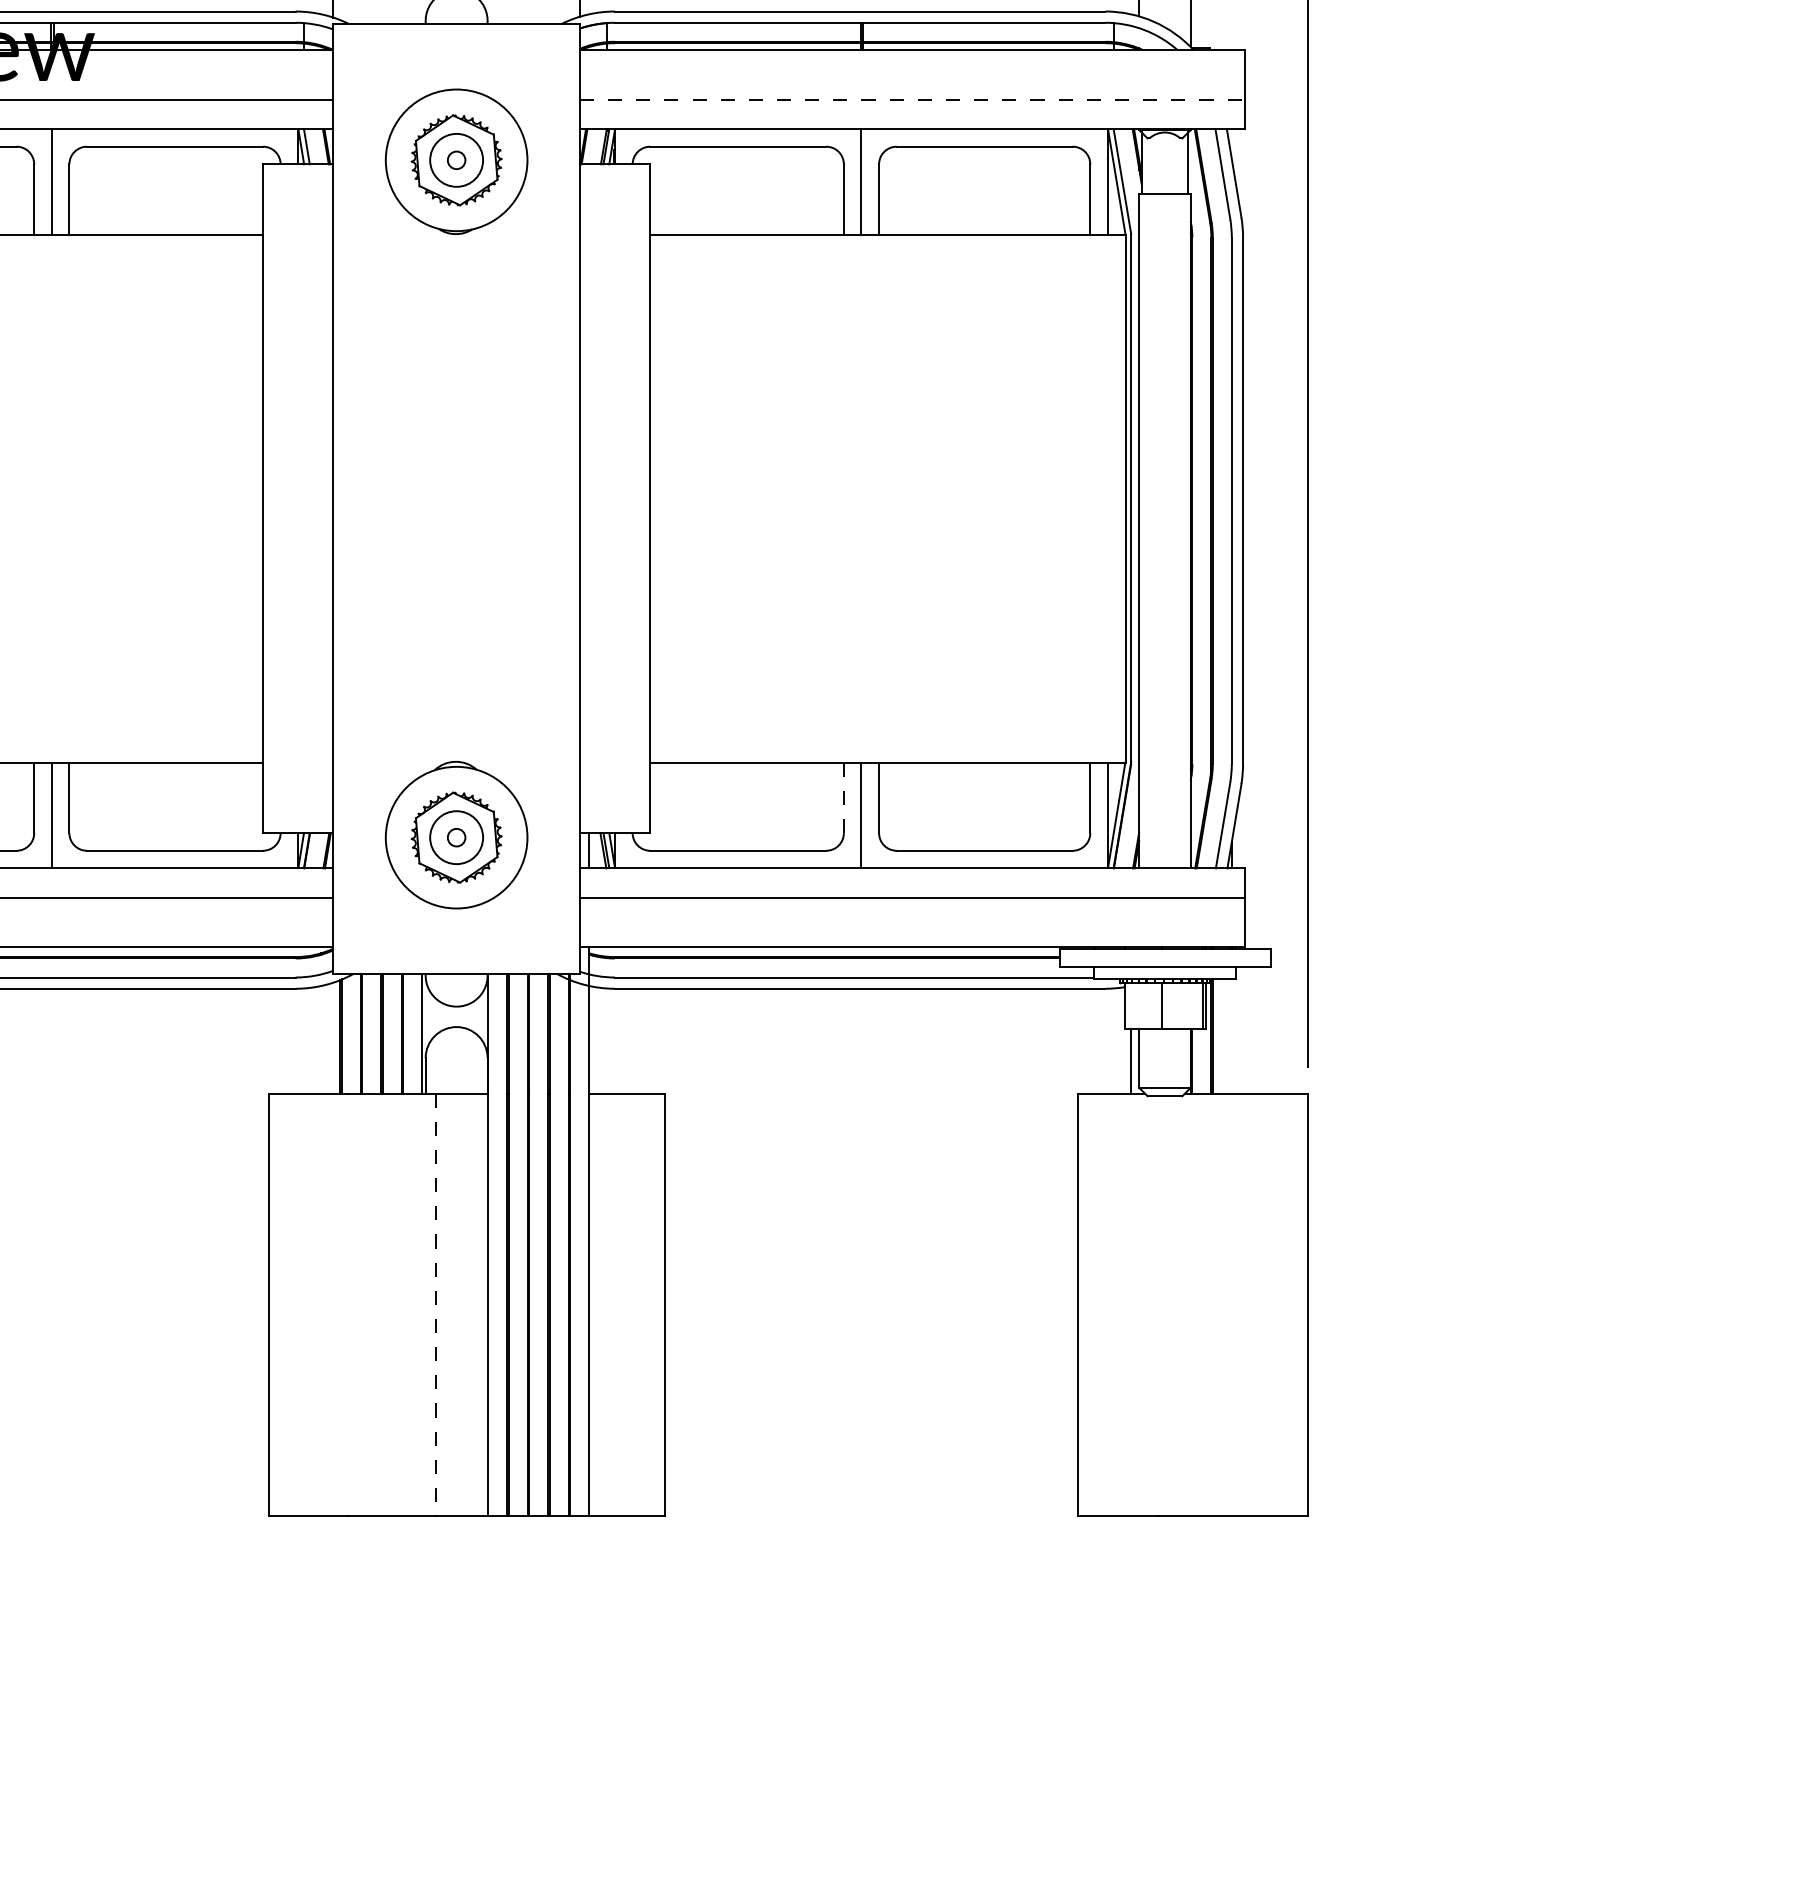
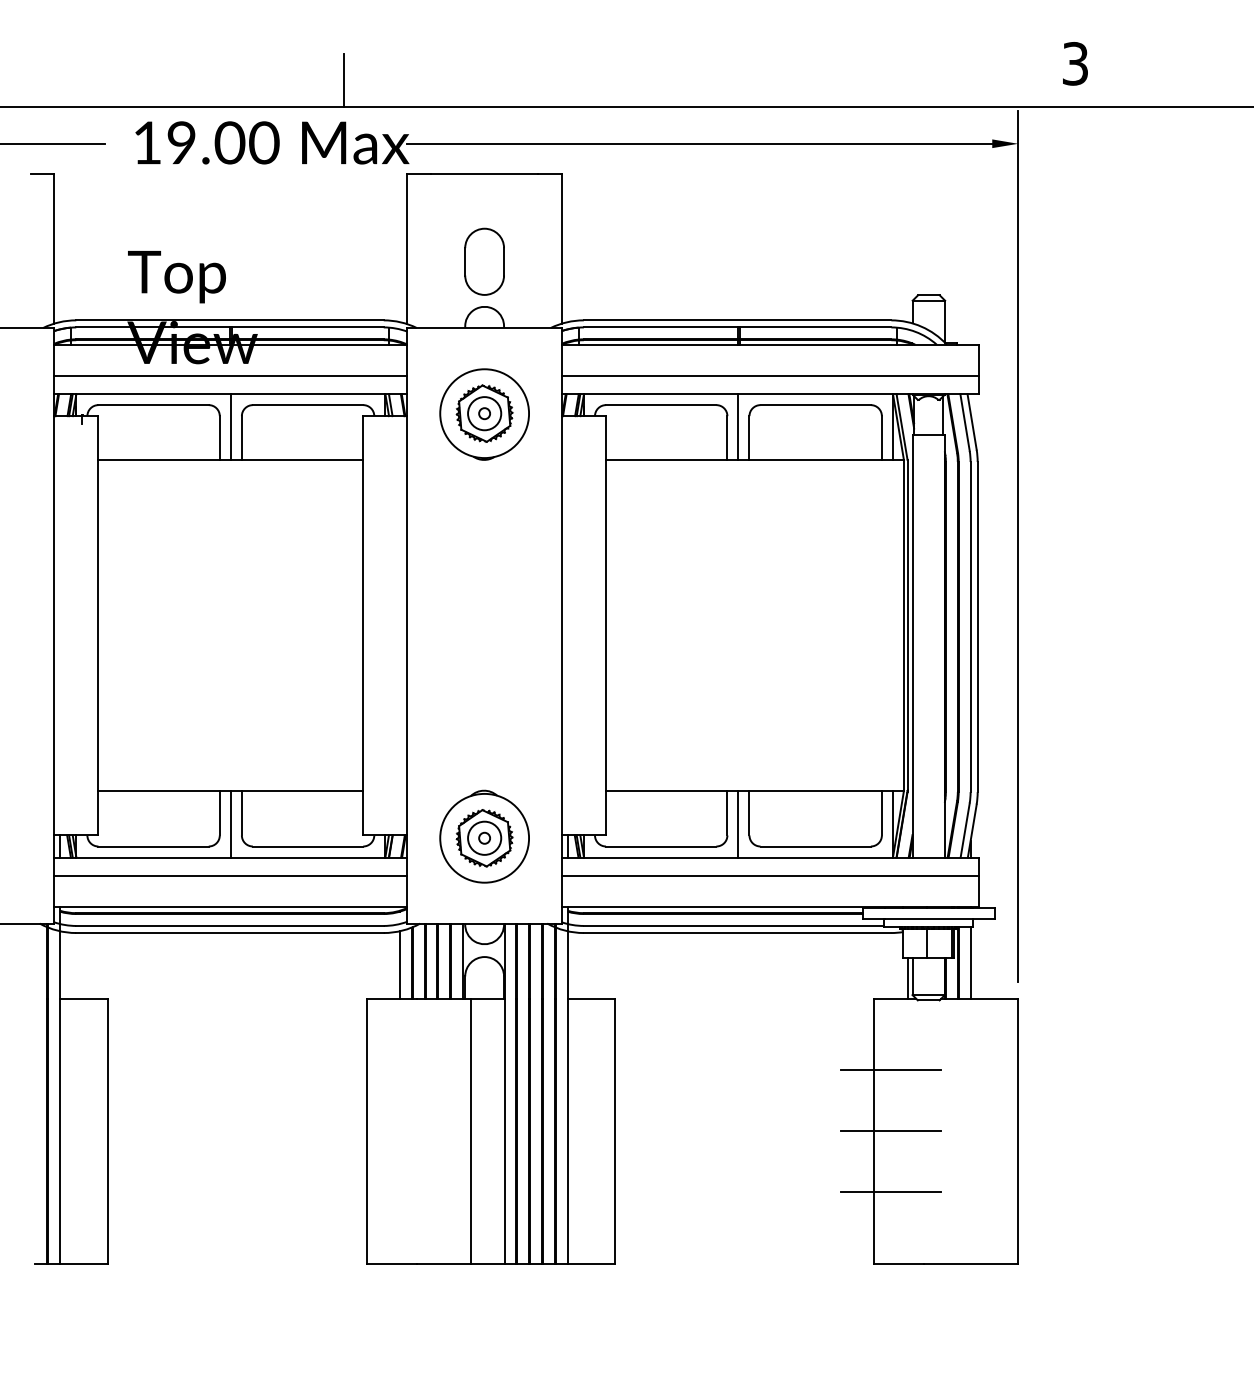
line: (912, 99) -> (770, 375), dashed -> solid
line: (844, 798) -> (727, 813), dashed -> solid
line: (1231, 1035) -> (970, 962), added
line: (320, 1038) -> (399, 964), added
line: (1104, 1208) -> (890, 1070), added
line: (435, 1305) -> (471, 1131), dashed -> solid
line: (1104, 1305) -> (890, 1131), added
line: (1104, 1401) -> (890, 1191), added

